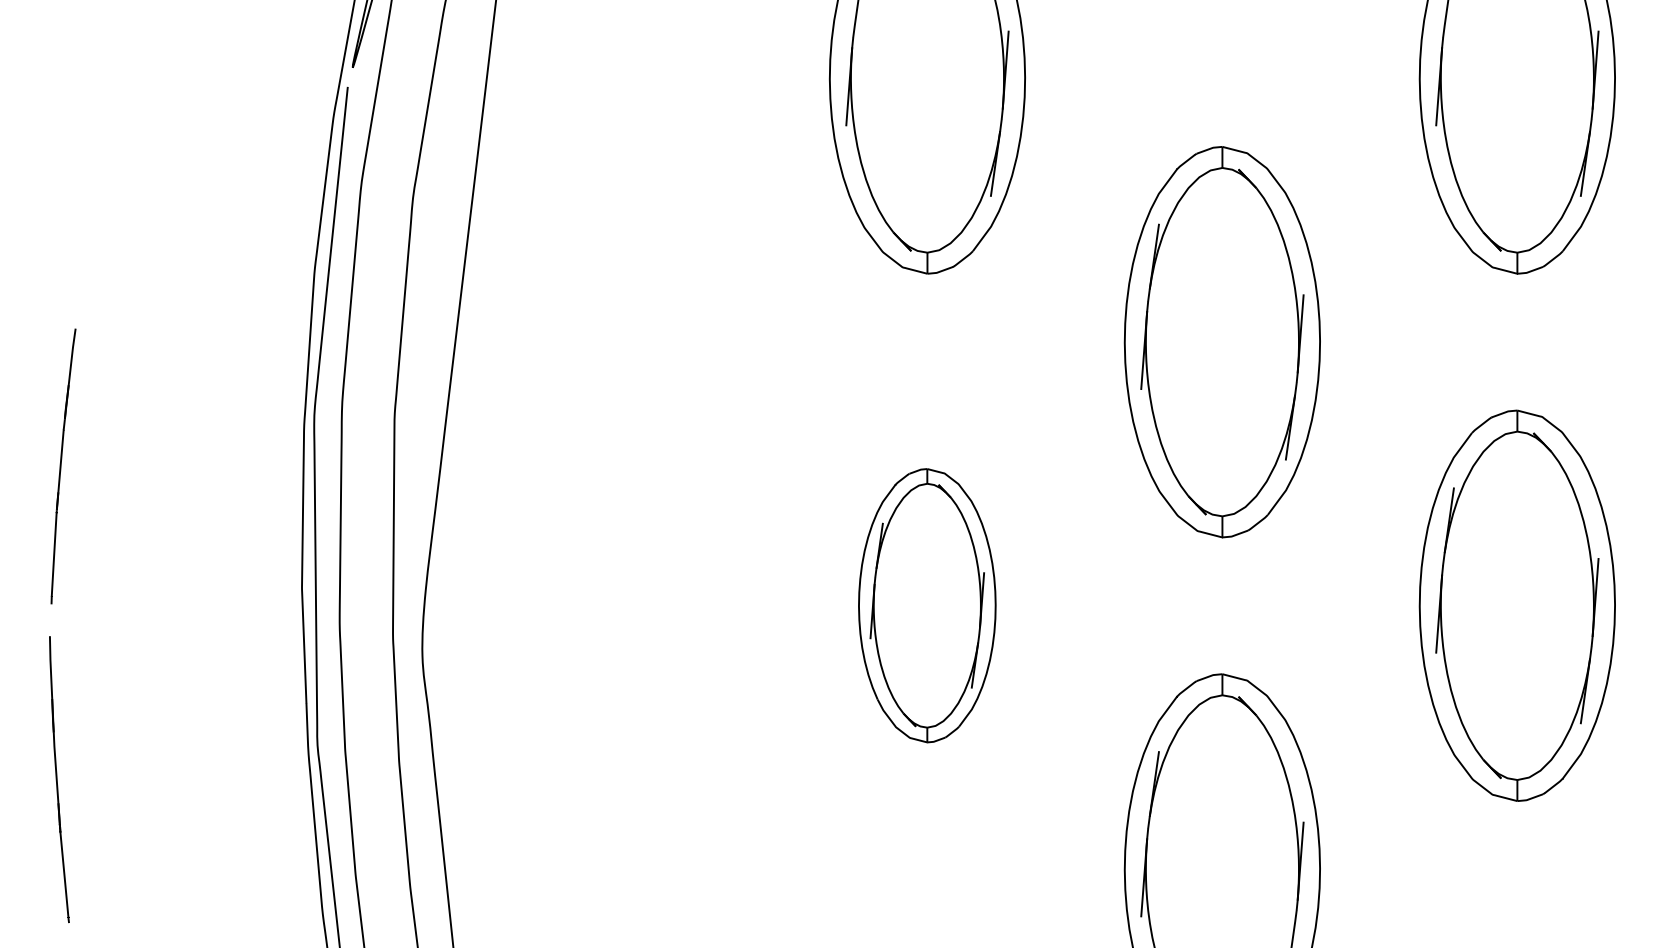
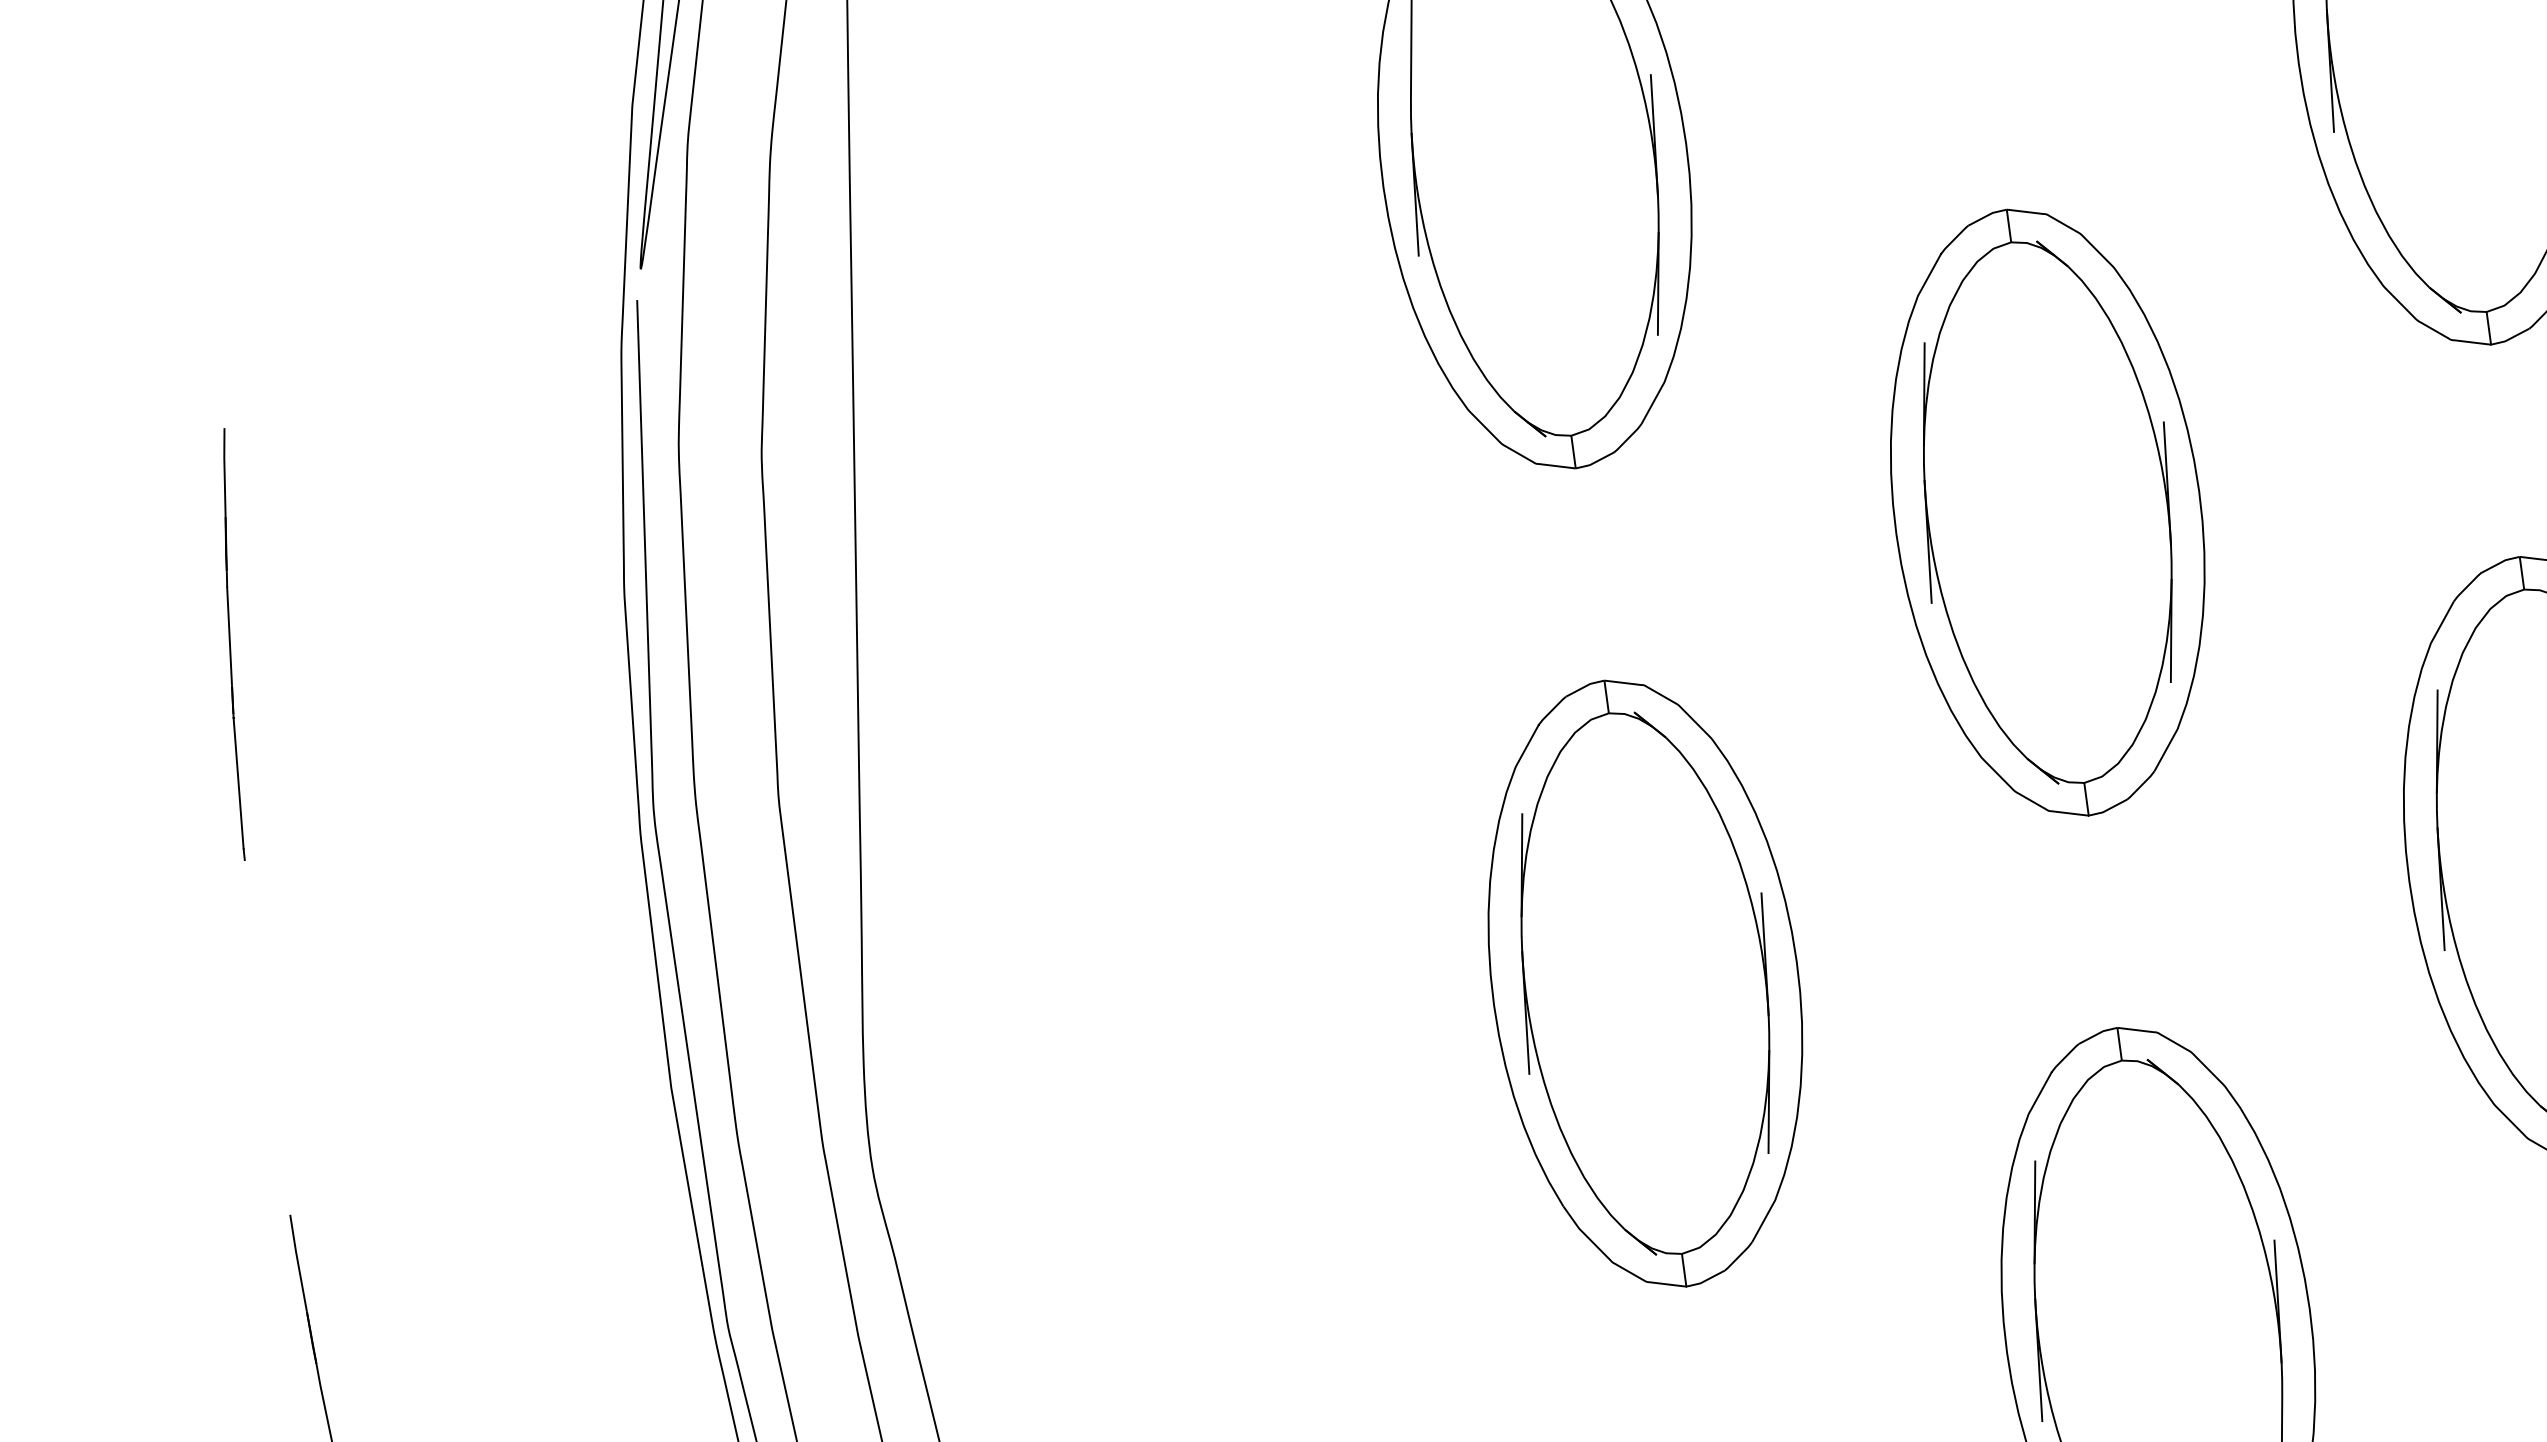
part: (63, 466) -> (234, 644), moved
part: (926, 605) -> (1643, 983), size x1.43

